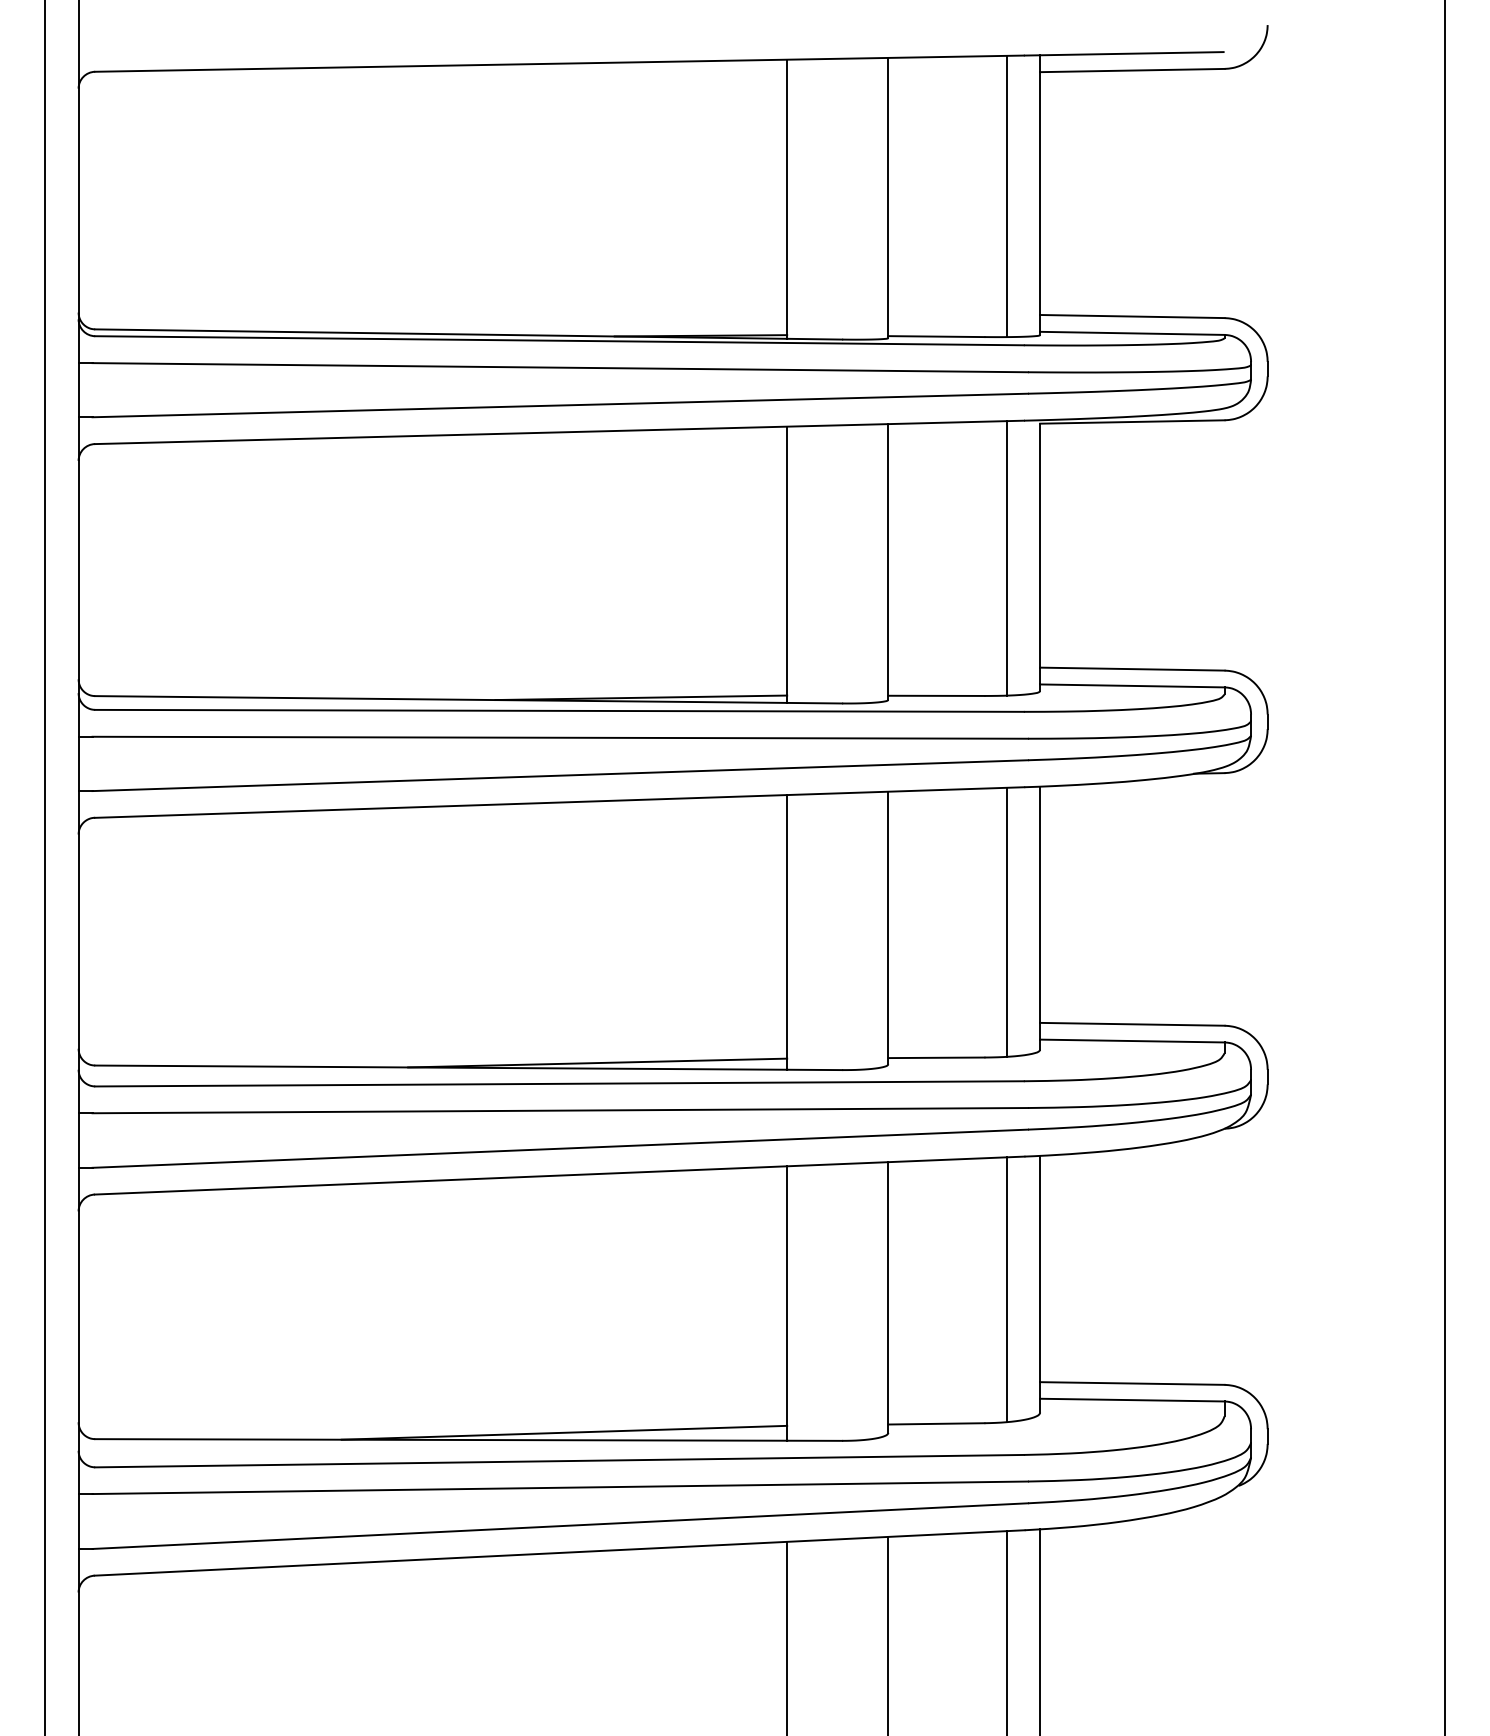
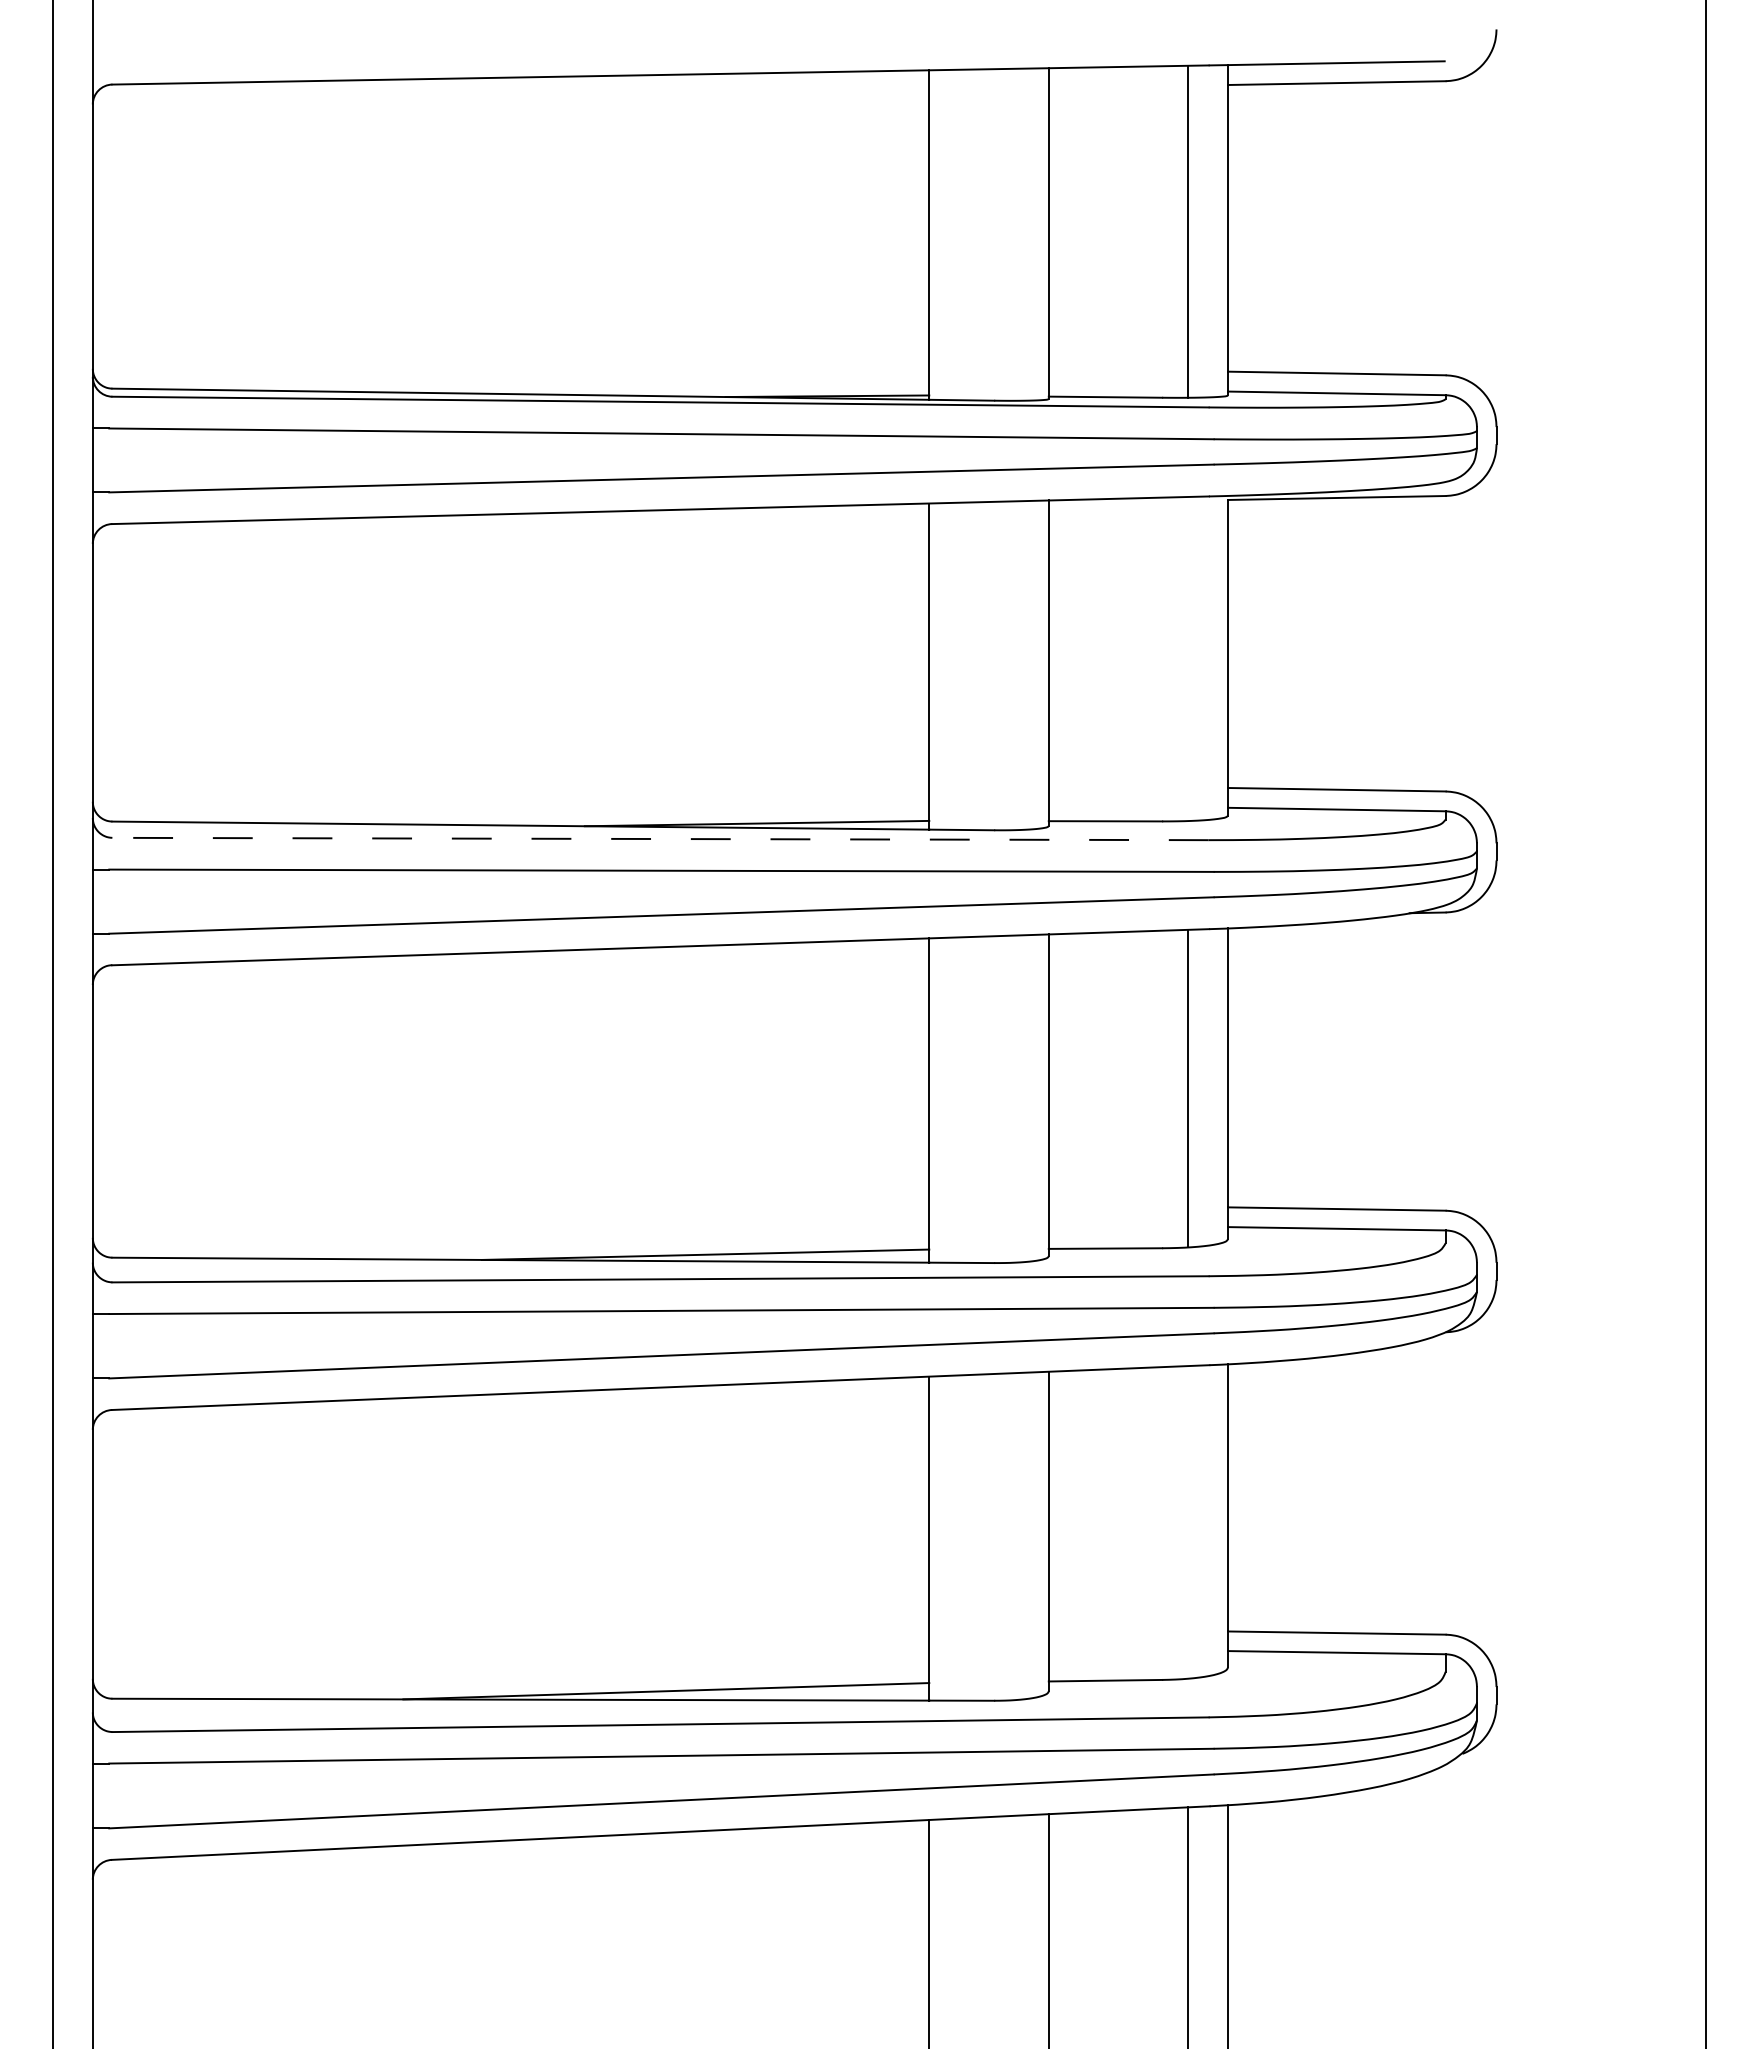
line: (1006, 558) -> (1188, 659), removed
line: (559, 710) -> (660, 838), solid -> dashed
line: (1006, 1289) -> (1188, 1522), removed

